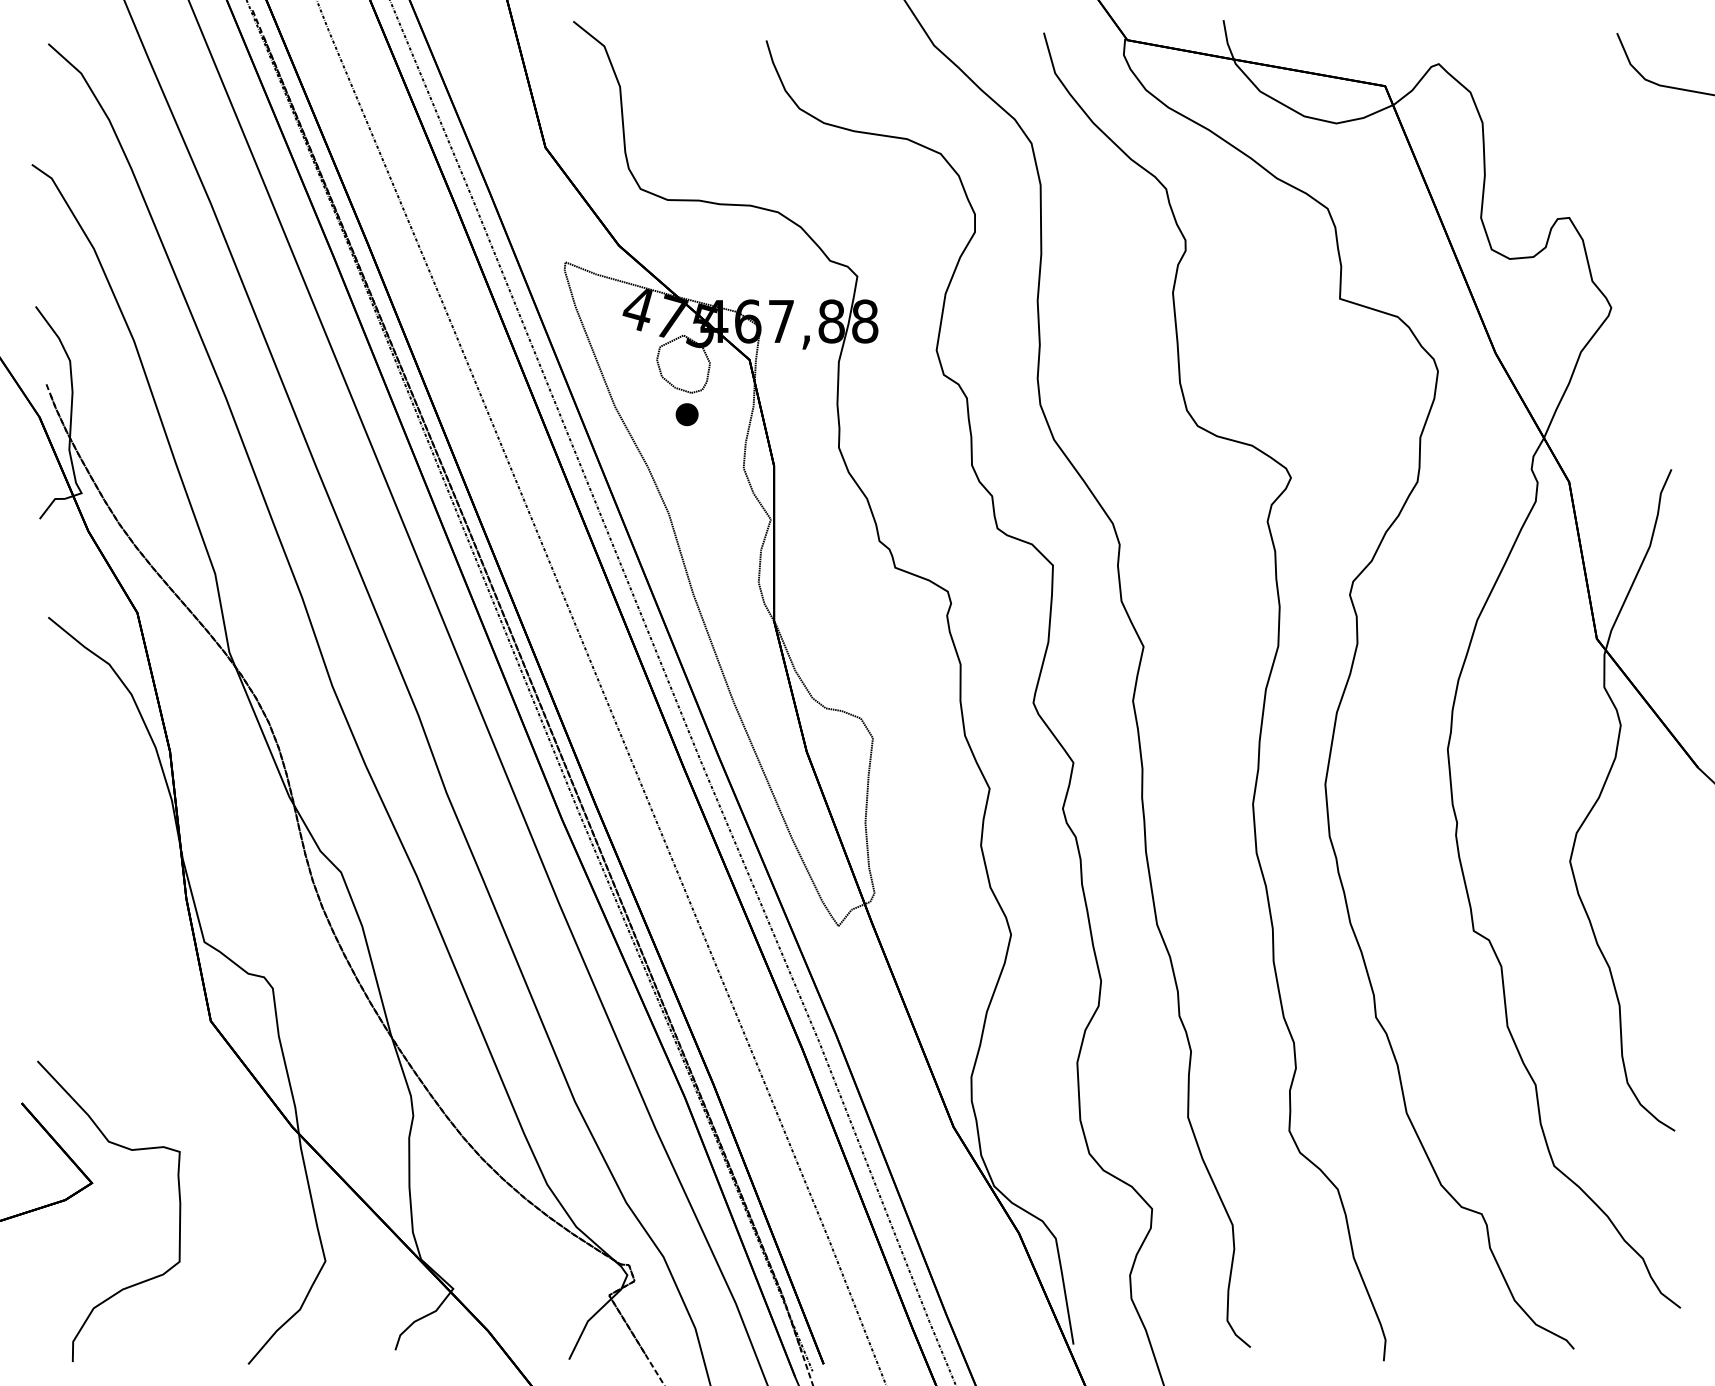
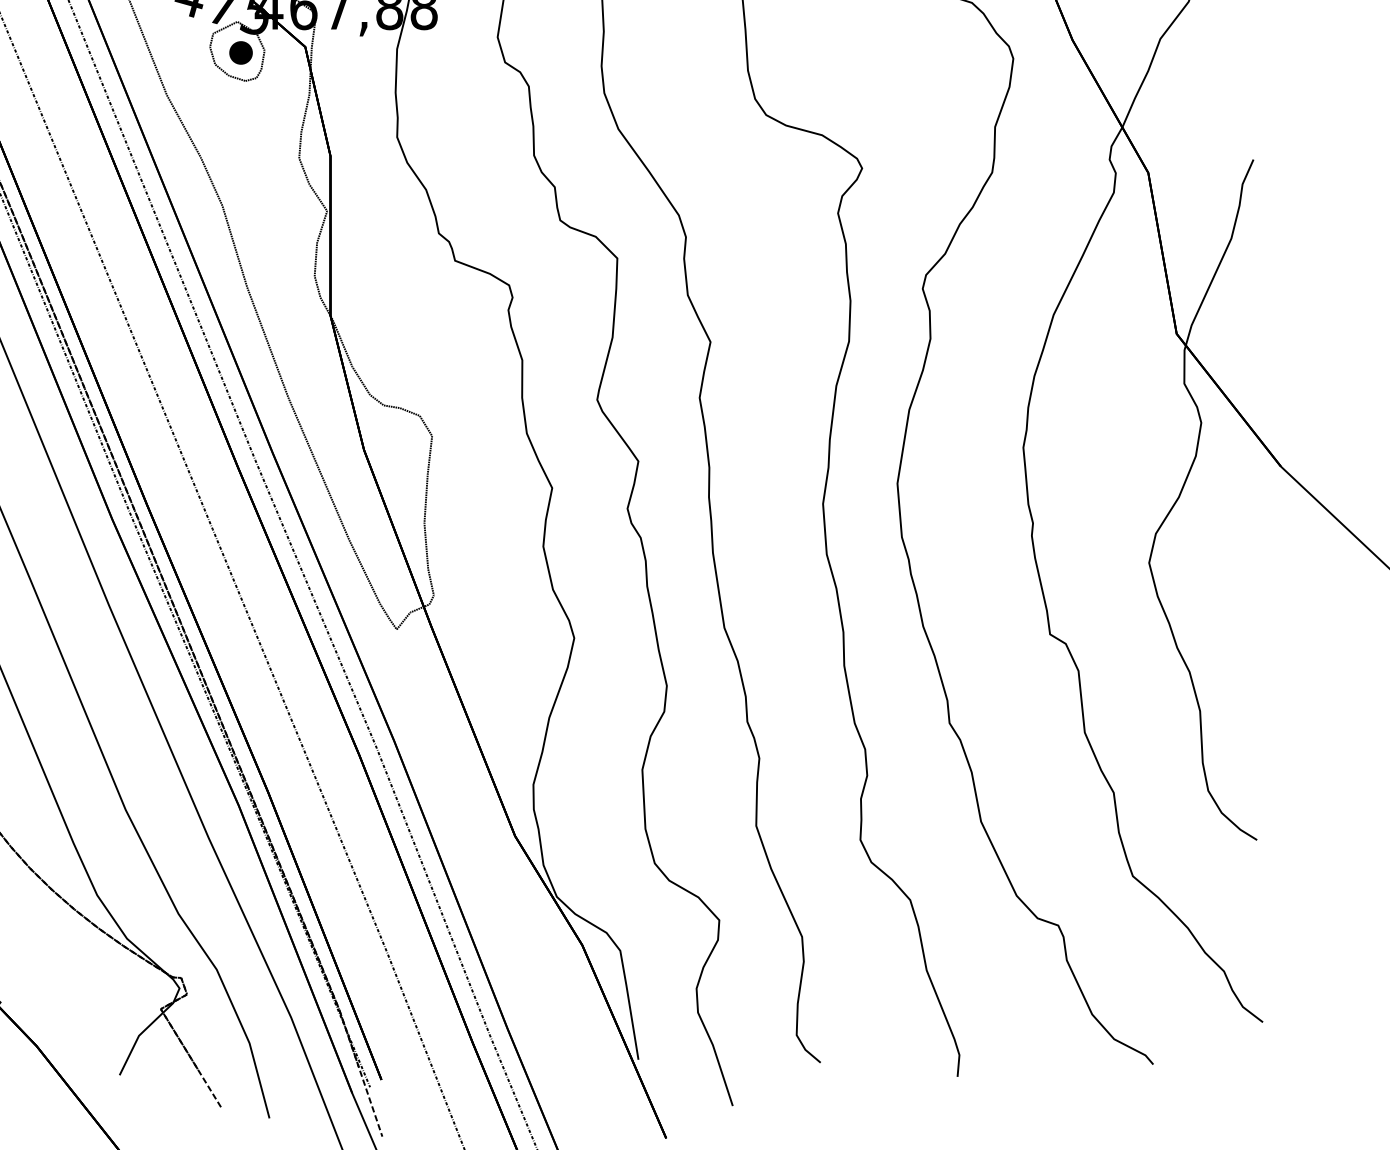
part: (686, 414) -> (240, 52), moved

